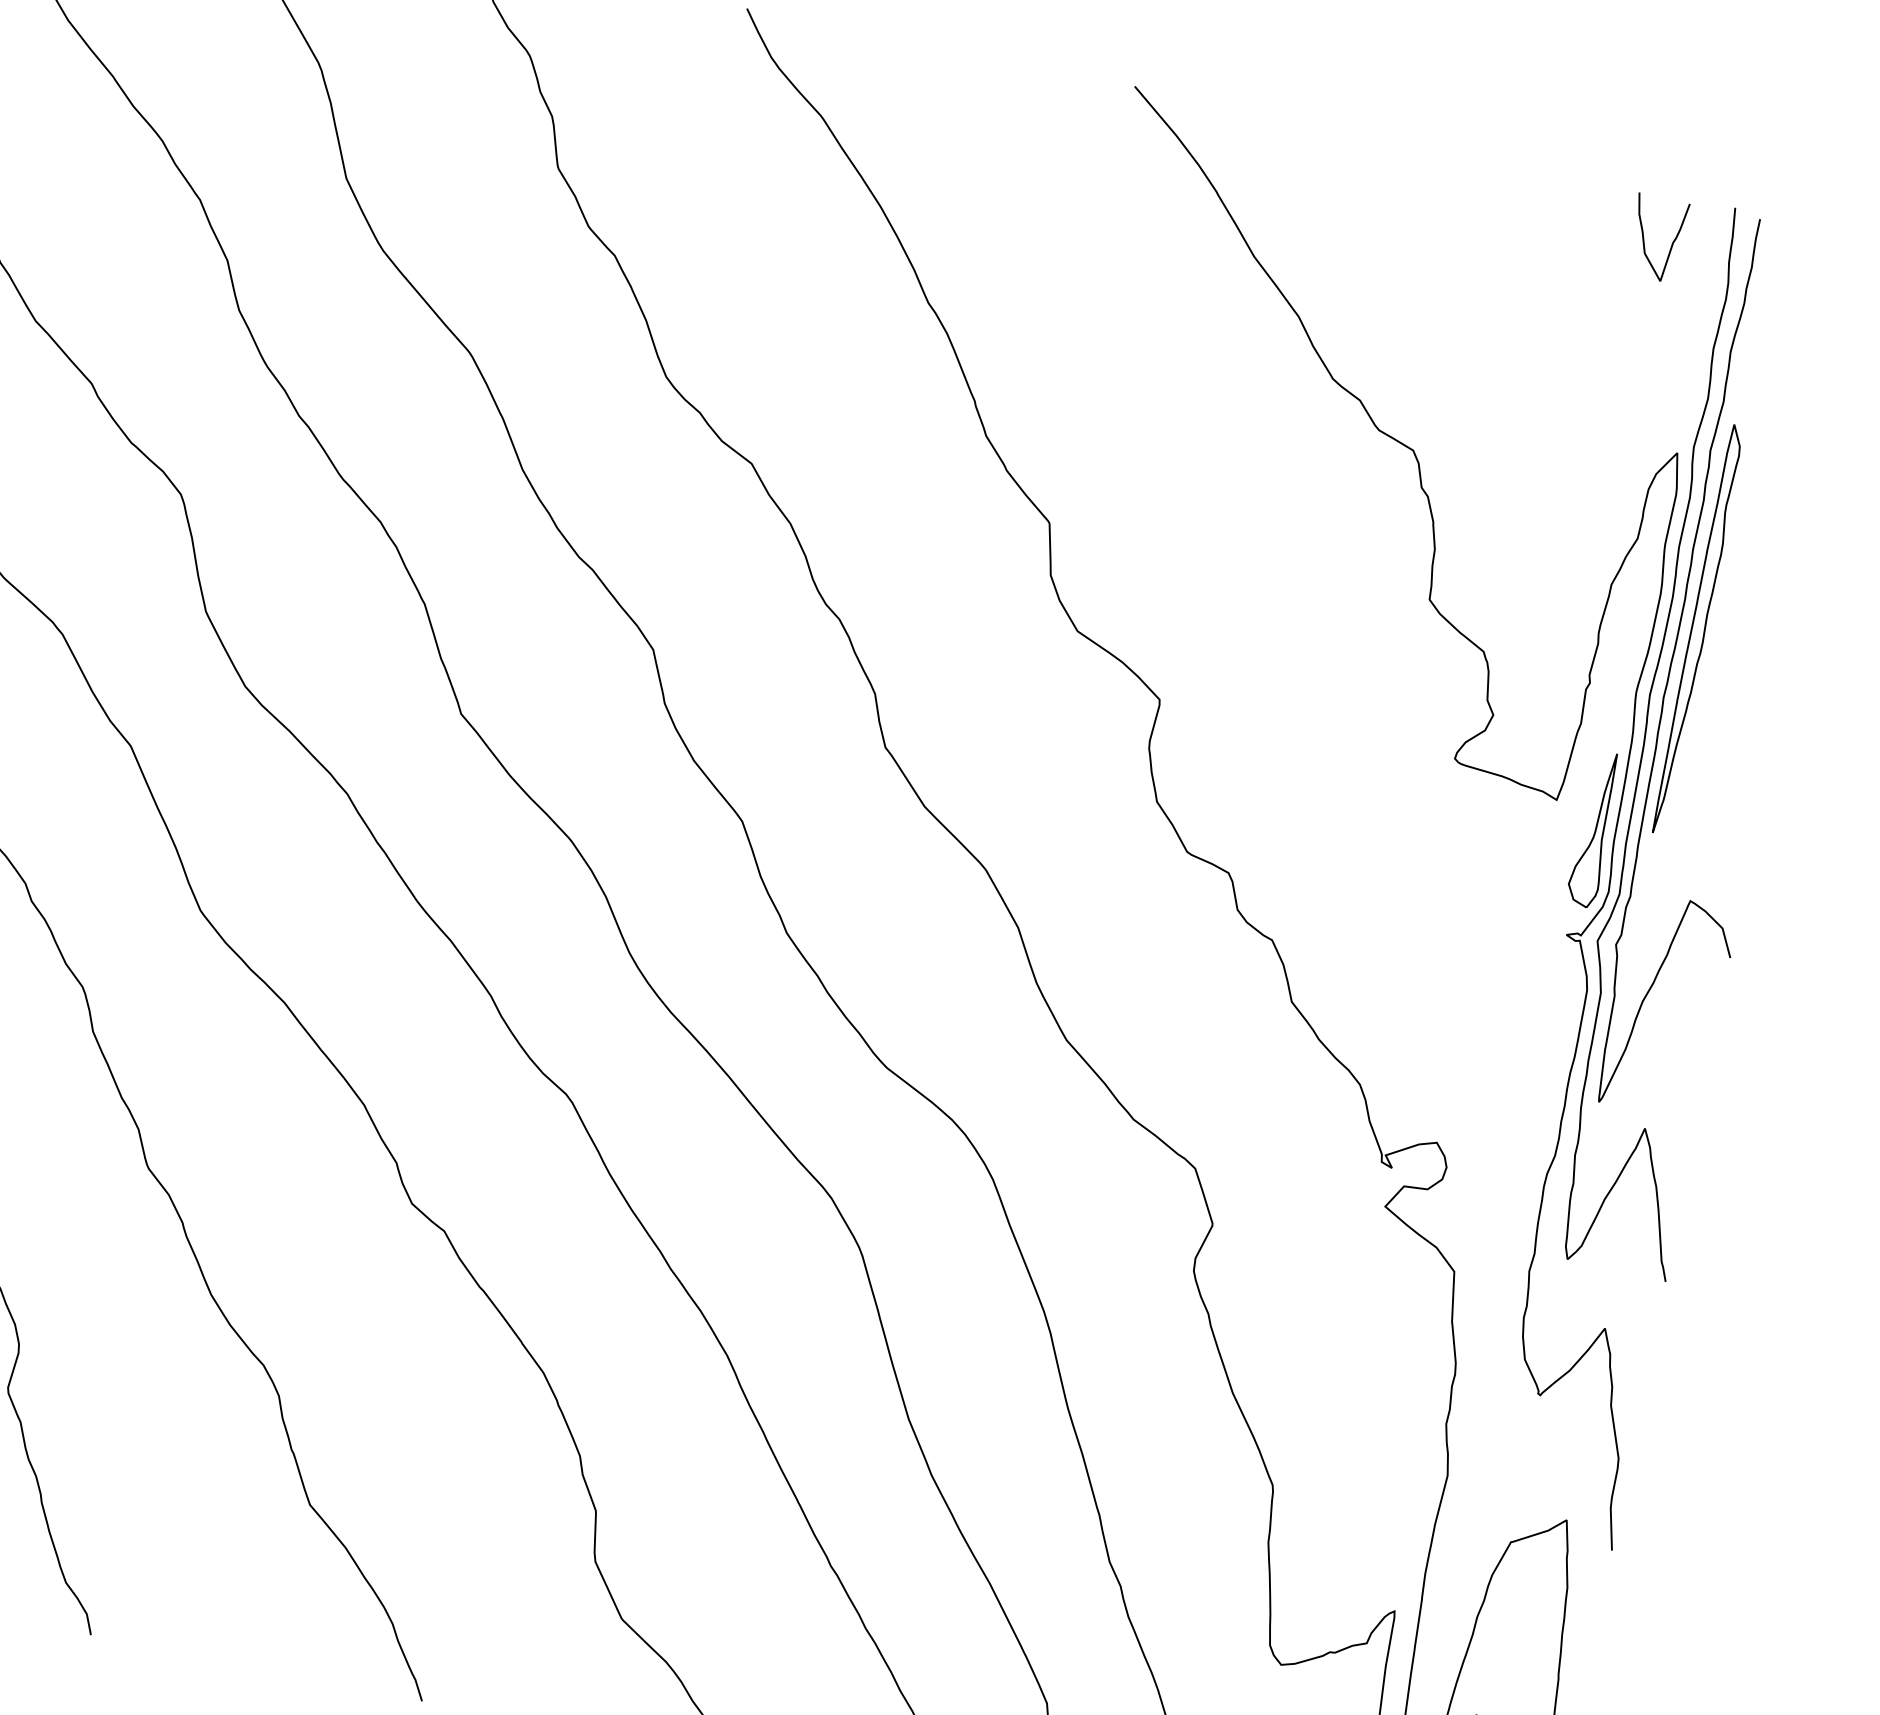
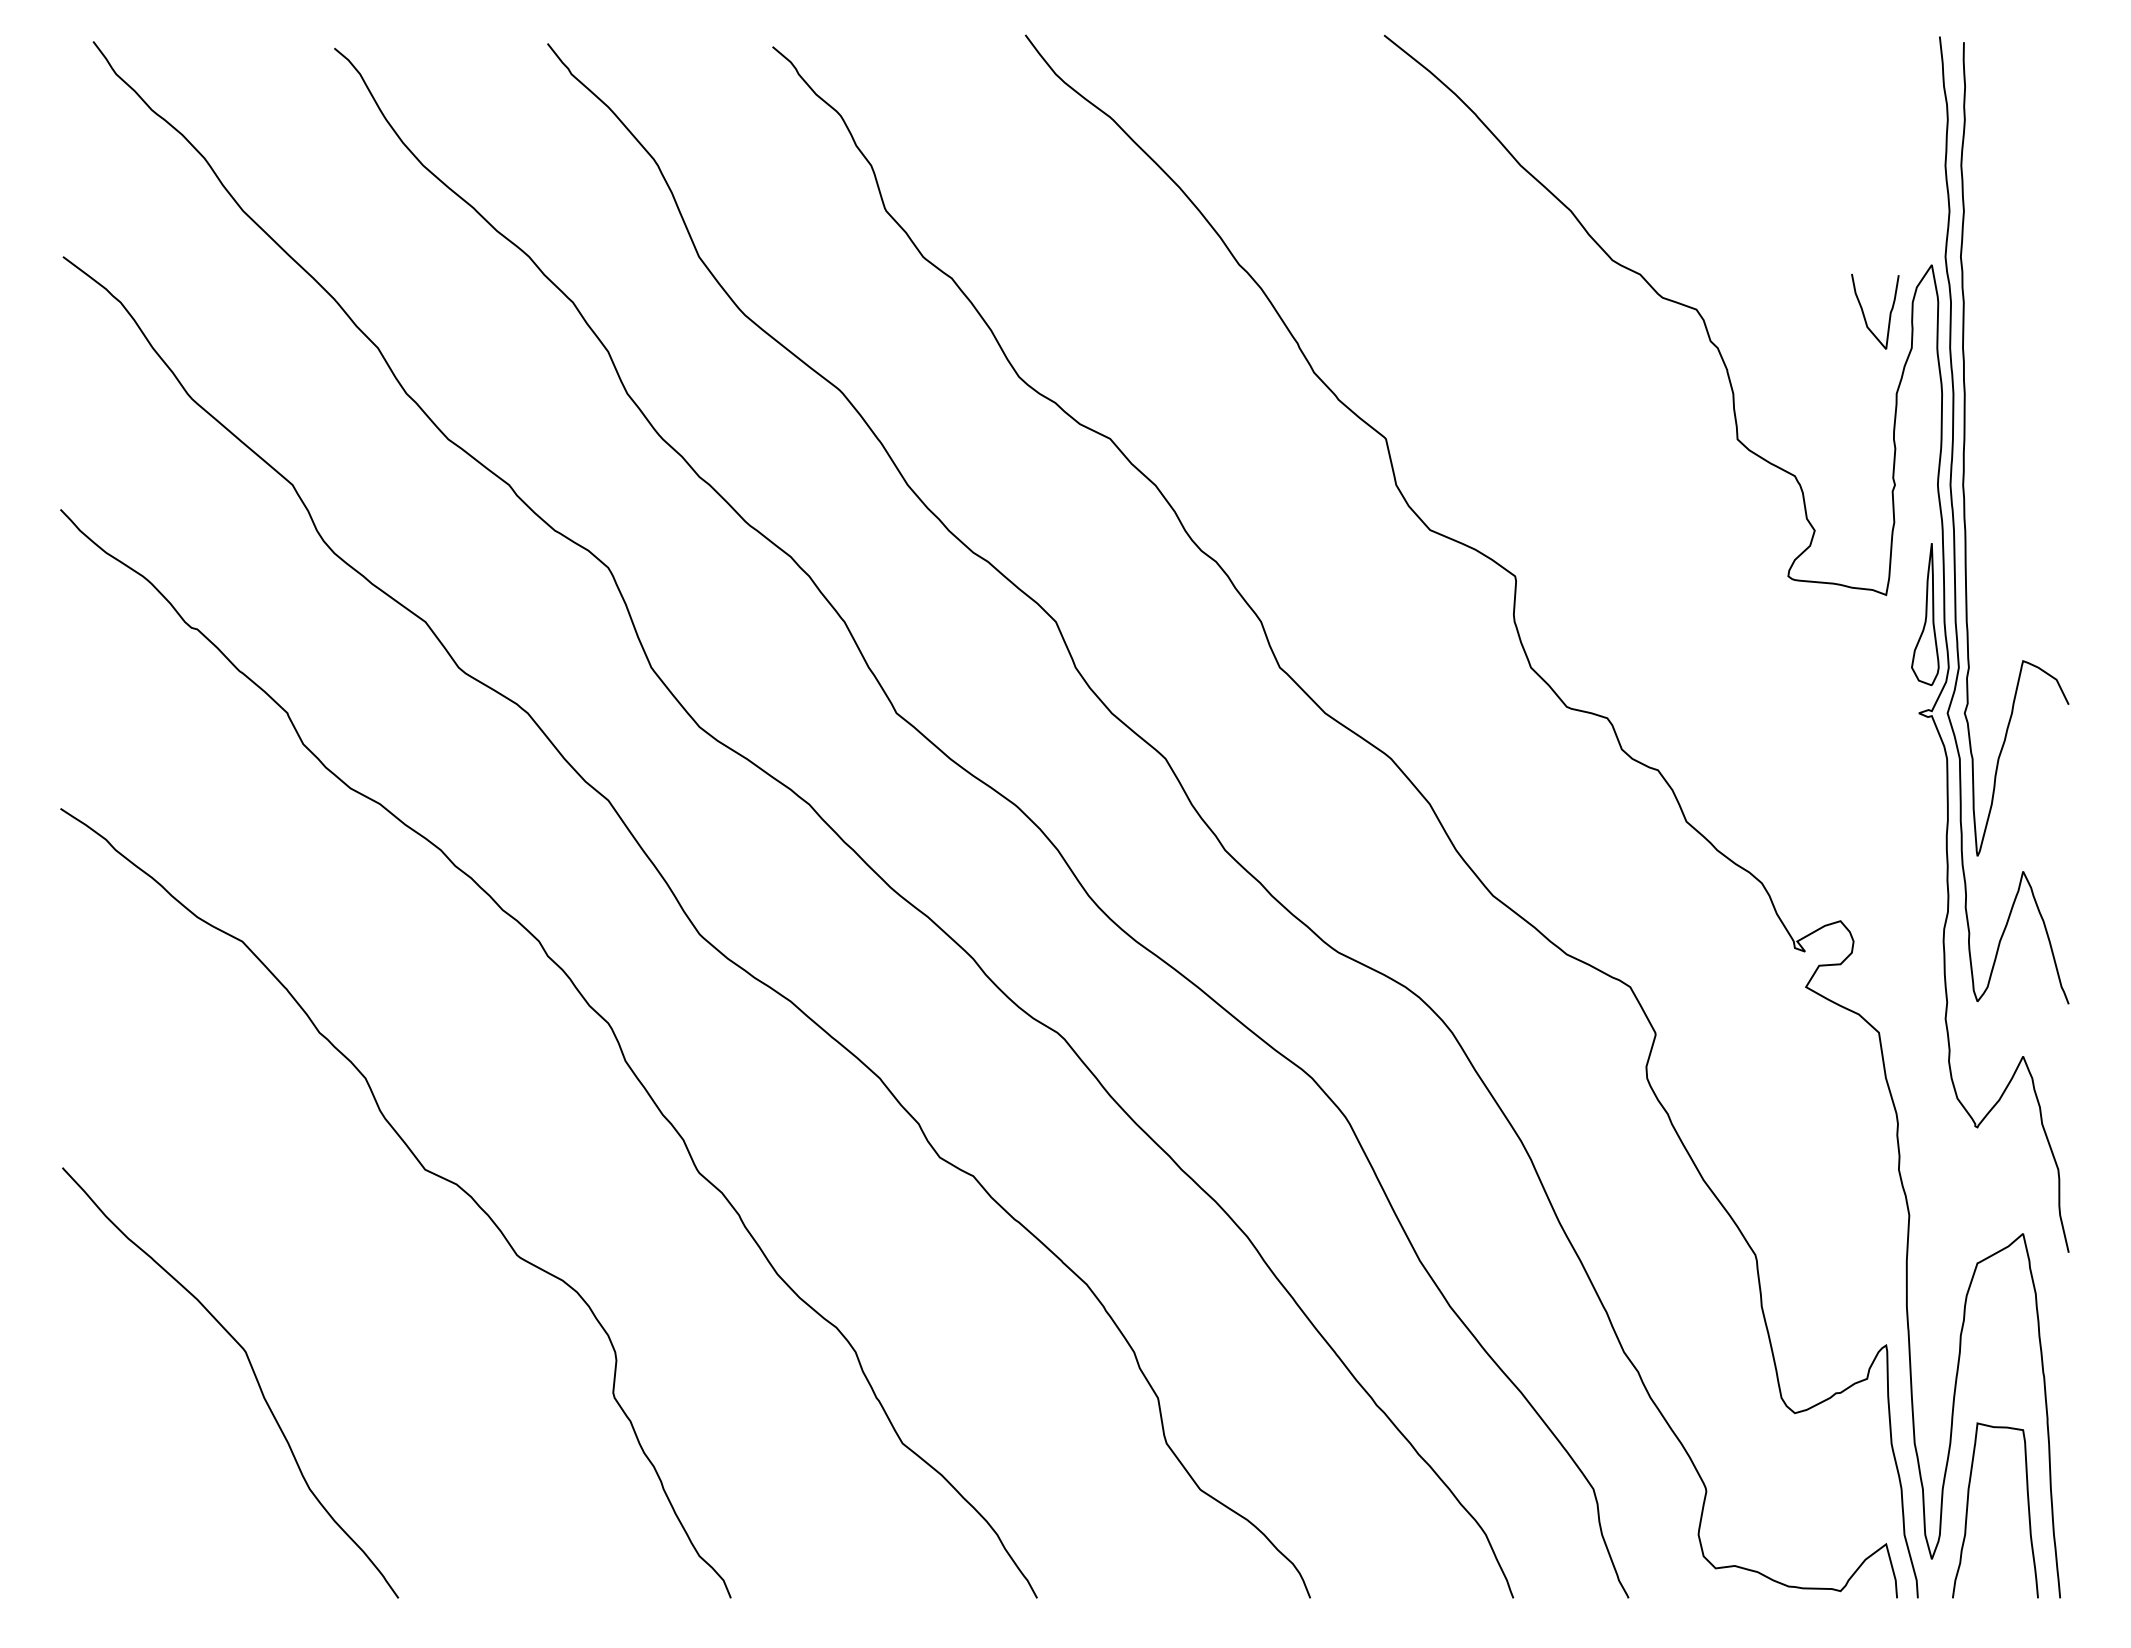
curve: (1644, 237) -> (1864, 313), moved
part: (1697, 629) -> (1981, 418), removed

